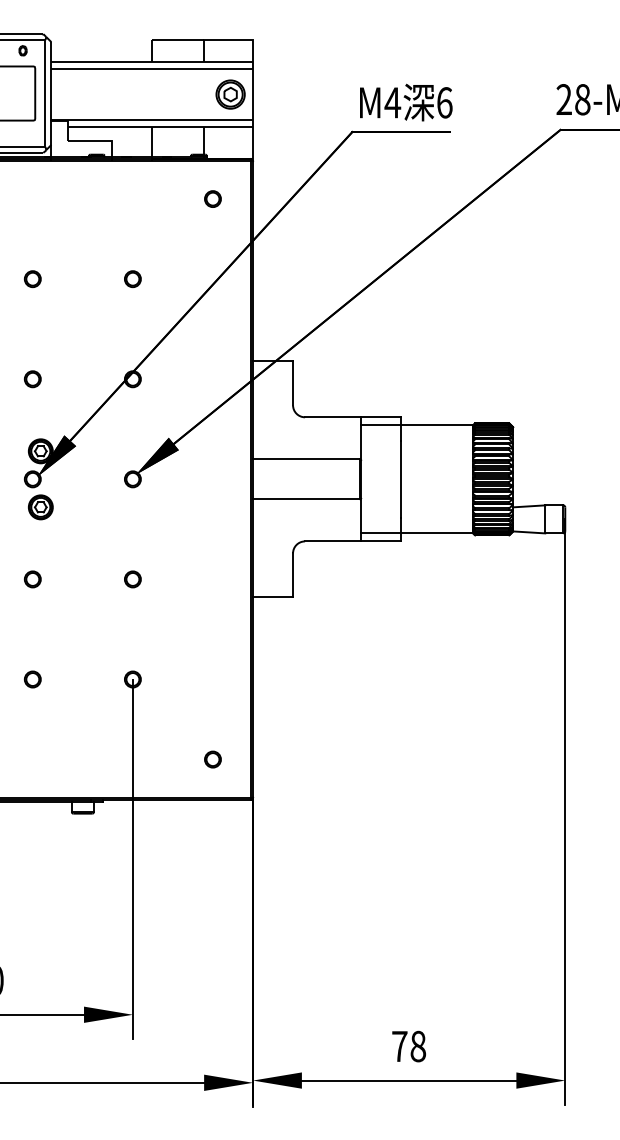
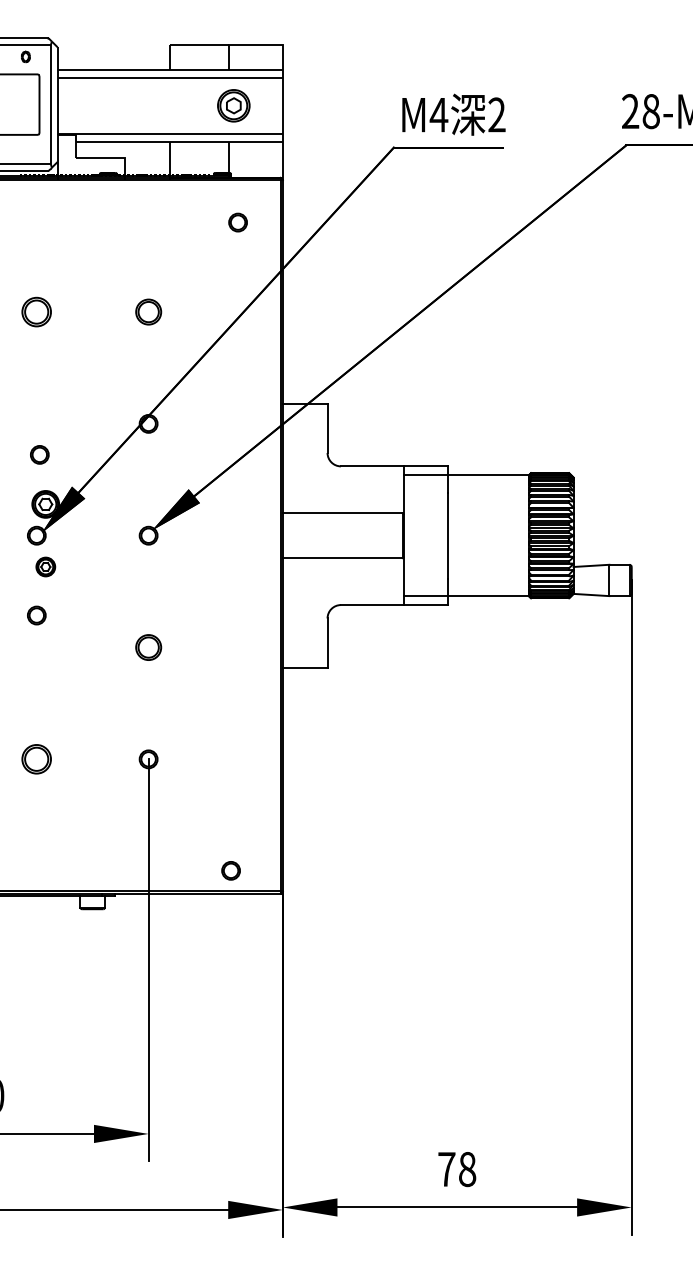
part: (230, 94) -> (233, 105), moved
text: (444, 102) -> (496, 114), 6 -> 2
circle: (32, 278) -> (36, 311), size x1.6
part: (132, 278) -> (148, 311), size x1.4
circle: (32, 378) -> (39, 454), moved
part: (40, 506) -> (45, 566), size x0.7
part: (32, 579) -> (36, 615), moved
part: (132, 579) -> (148, 647), size x1.4
part: (32, 679) -> (36, 759), size x1.6
circle: (212, 759) -> (230, 870), moved

